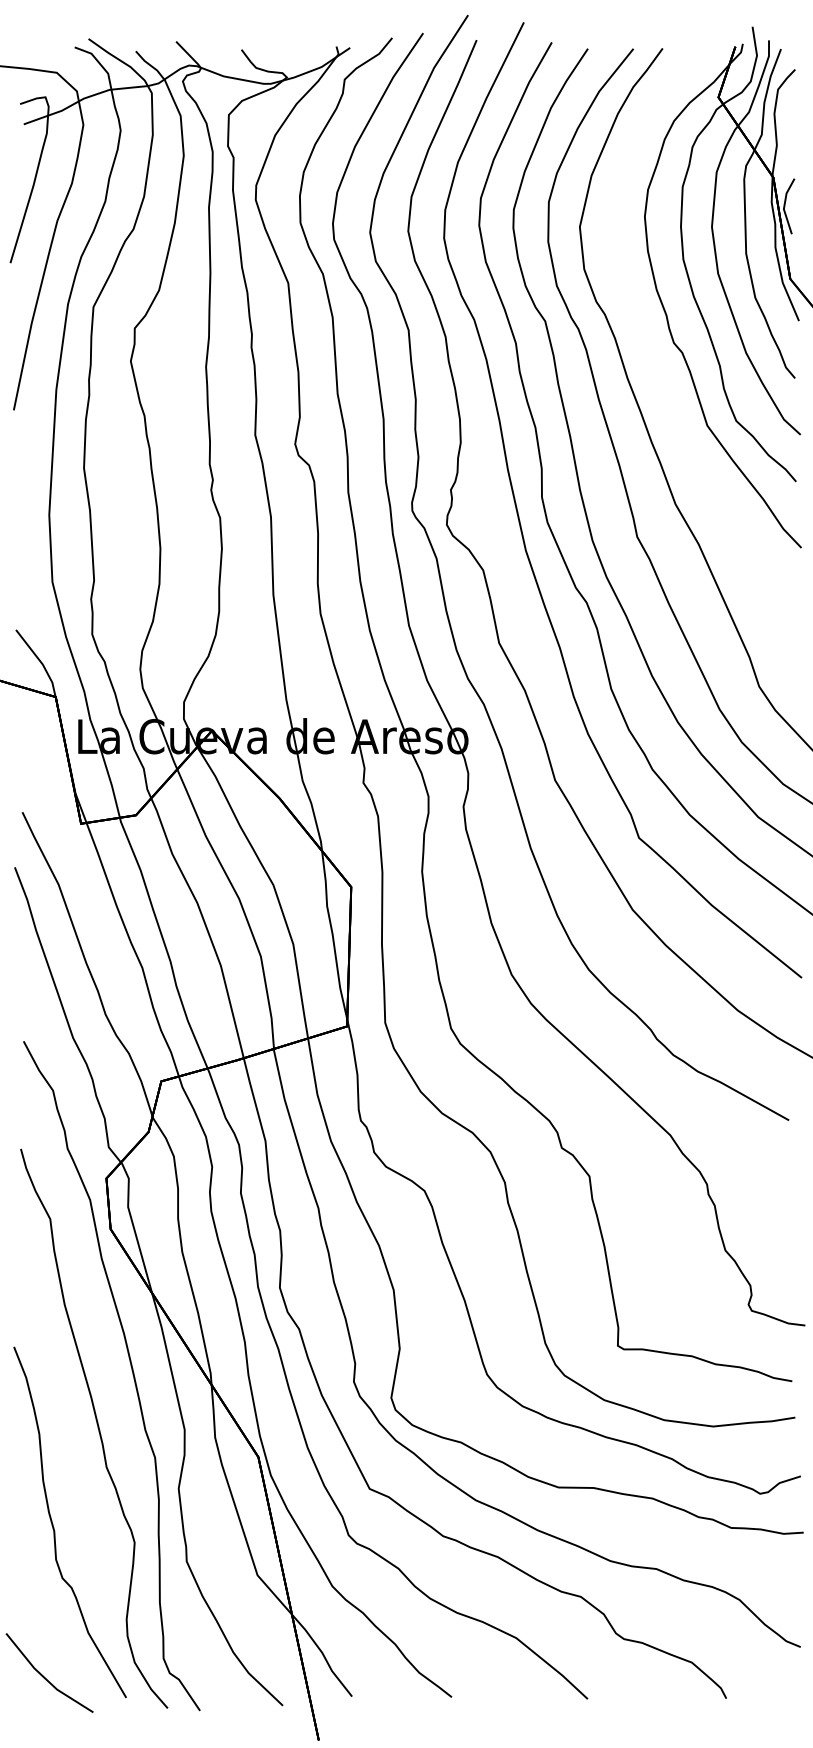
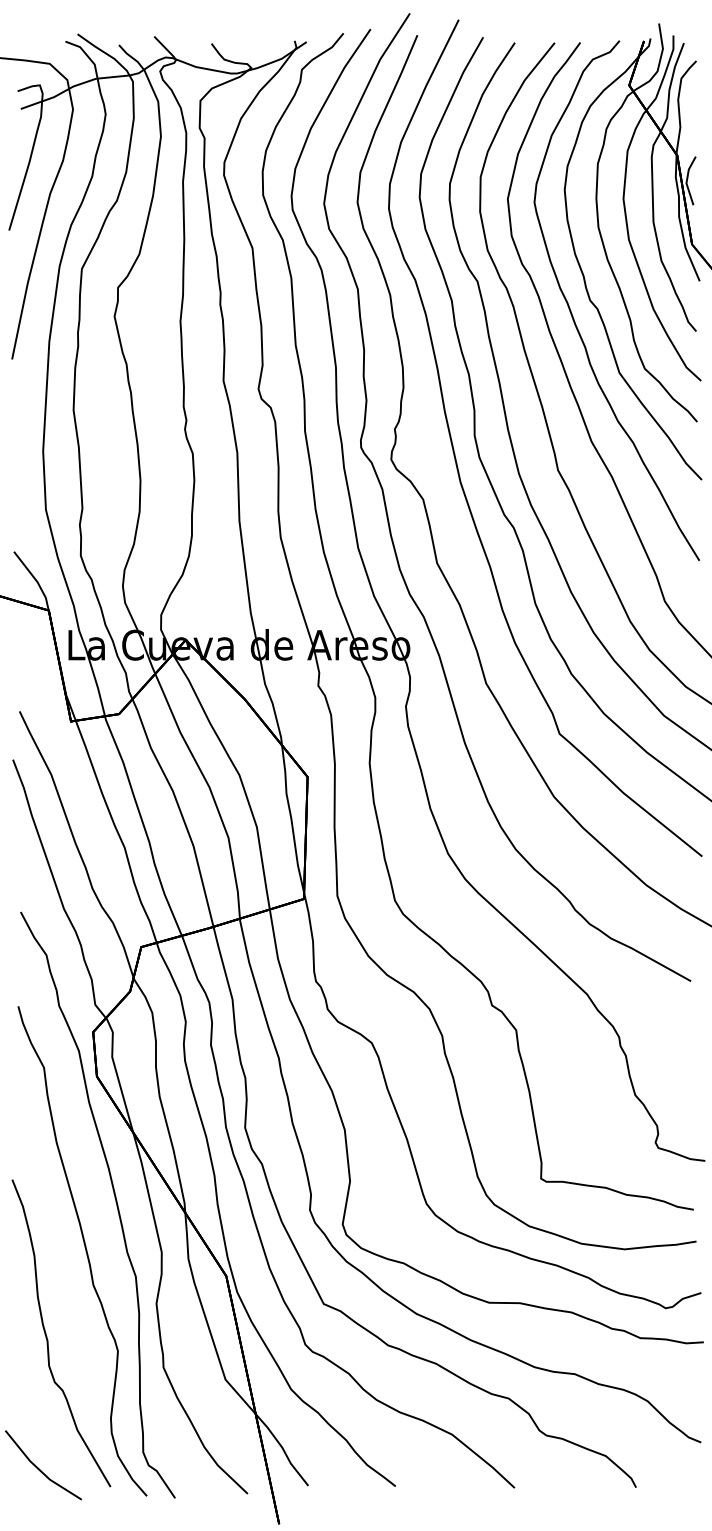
curve: (656, 363) -> (574, 318), added

